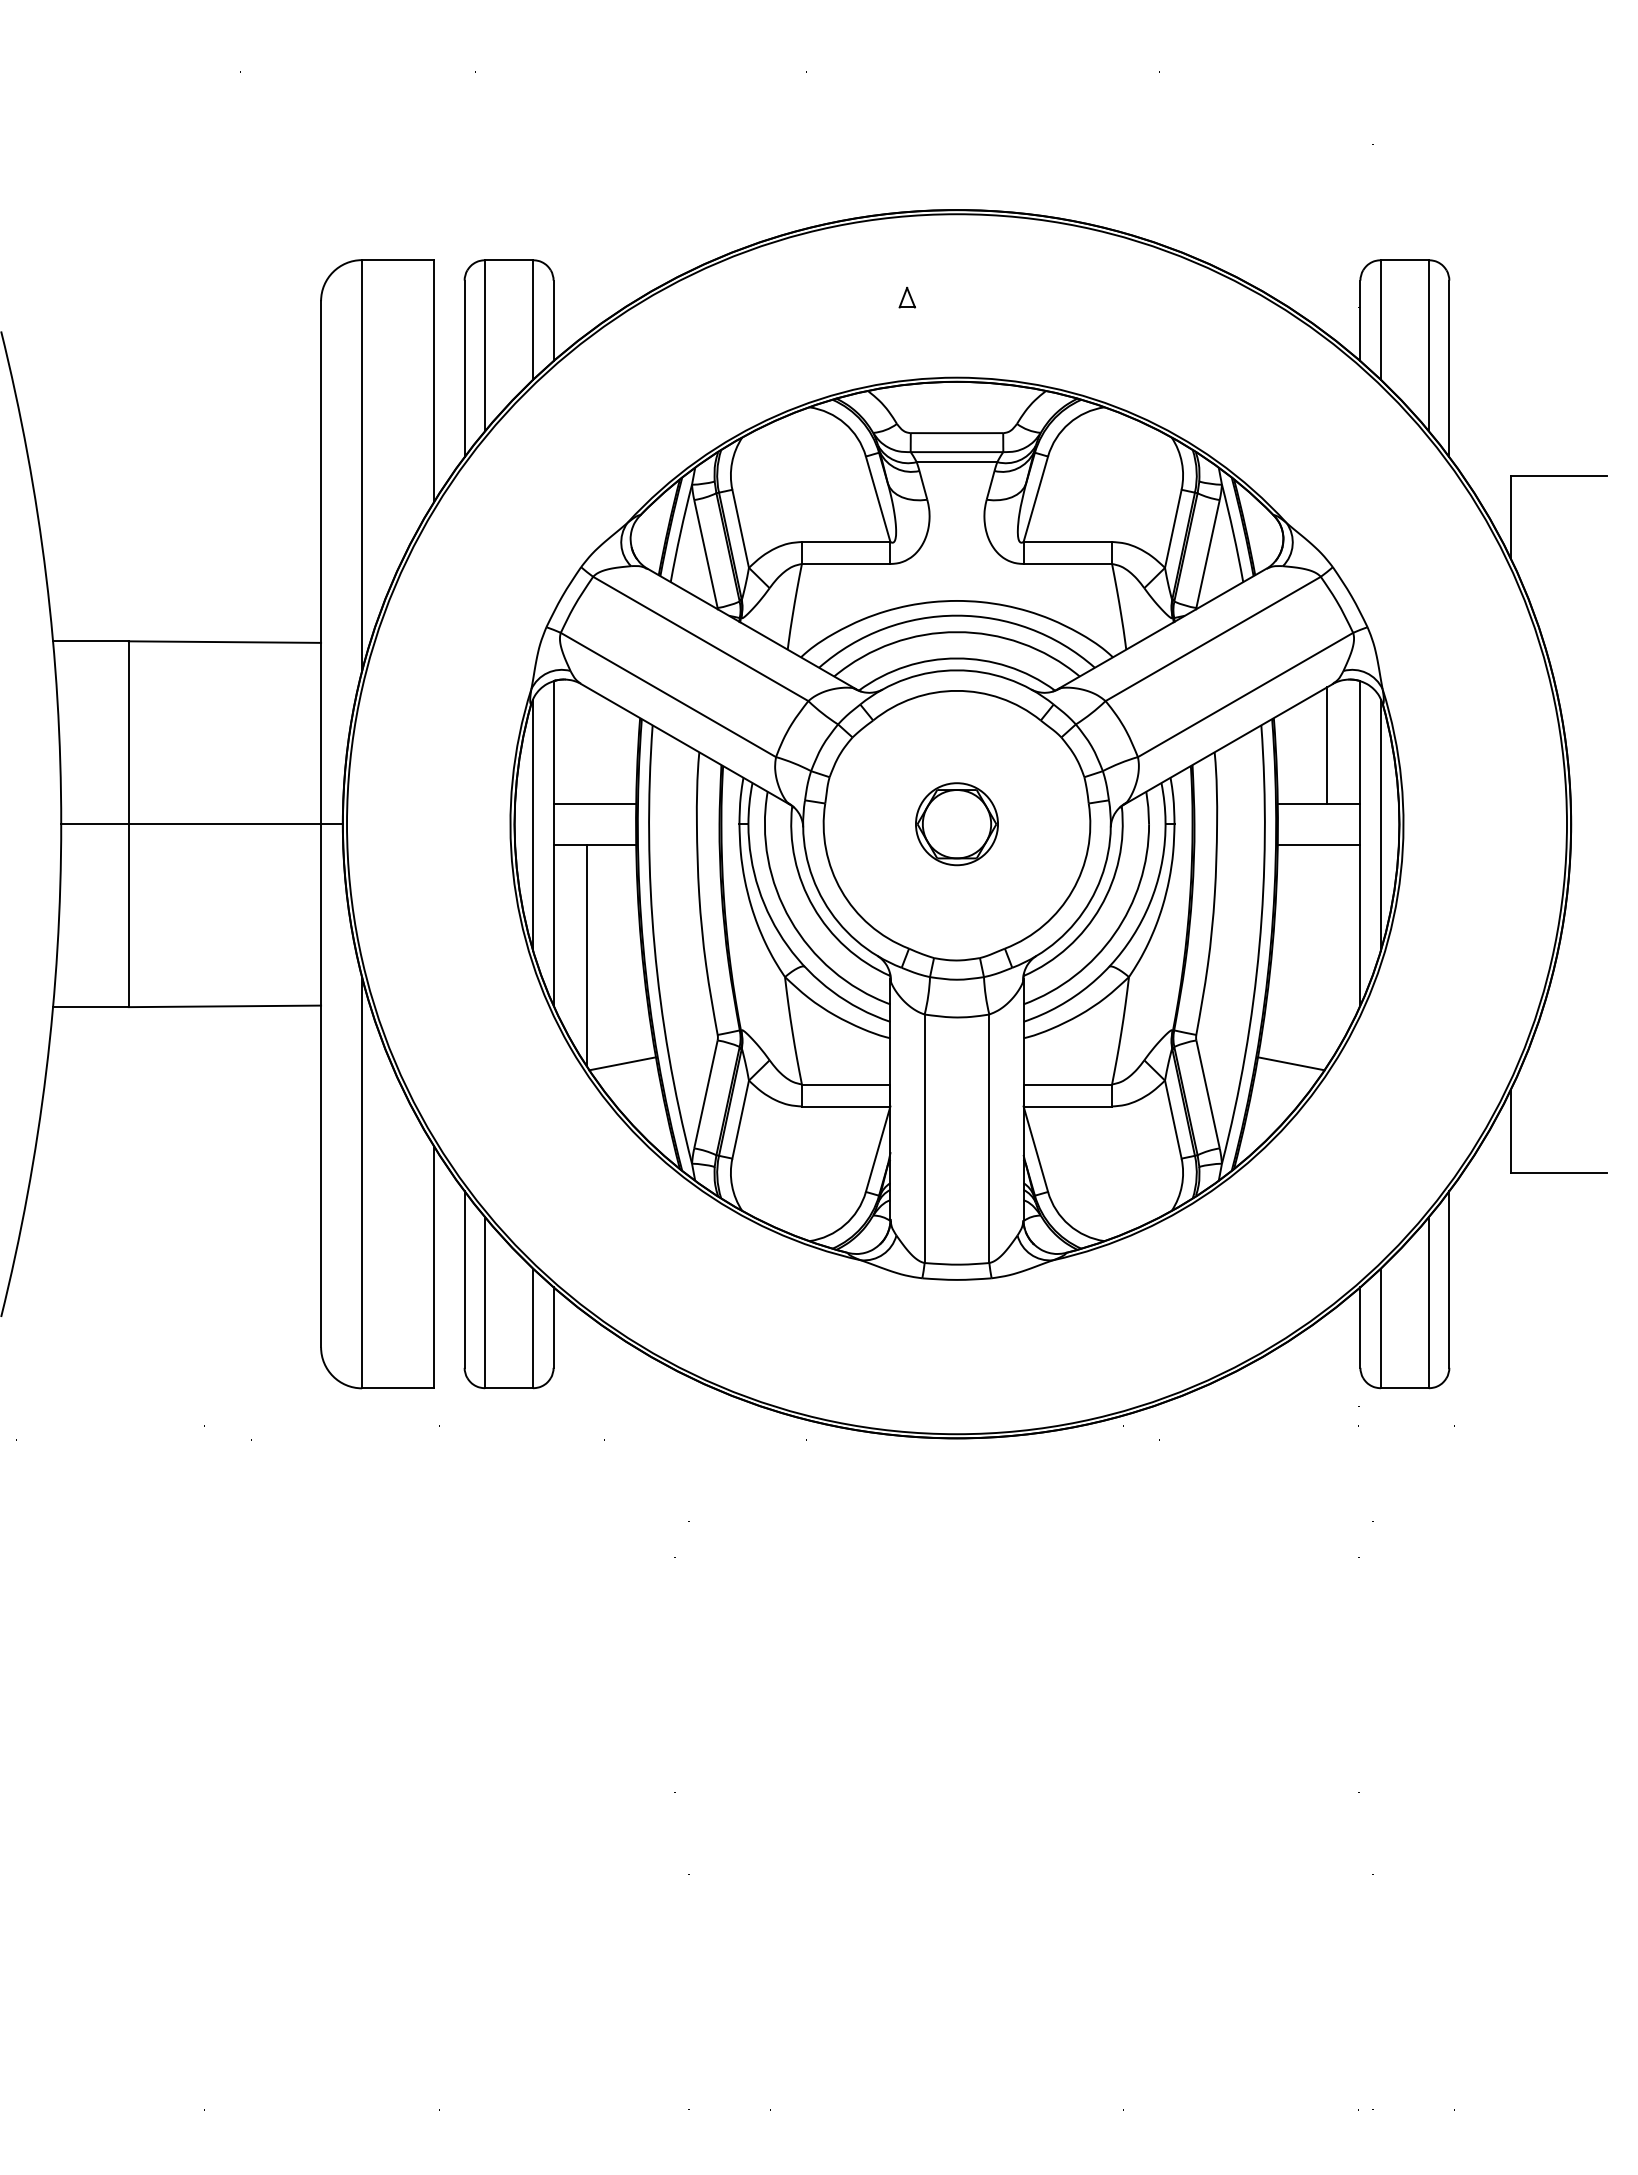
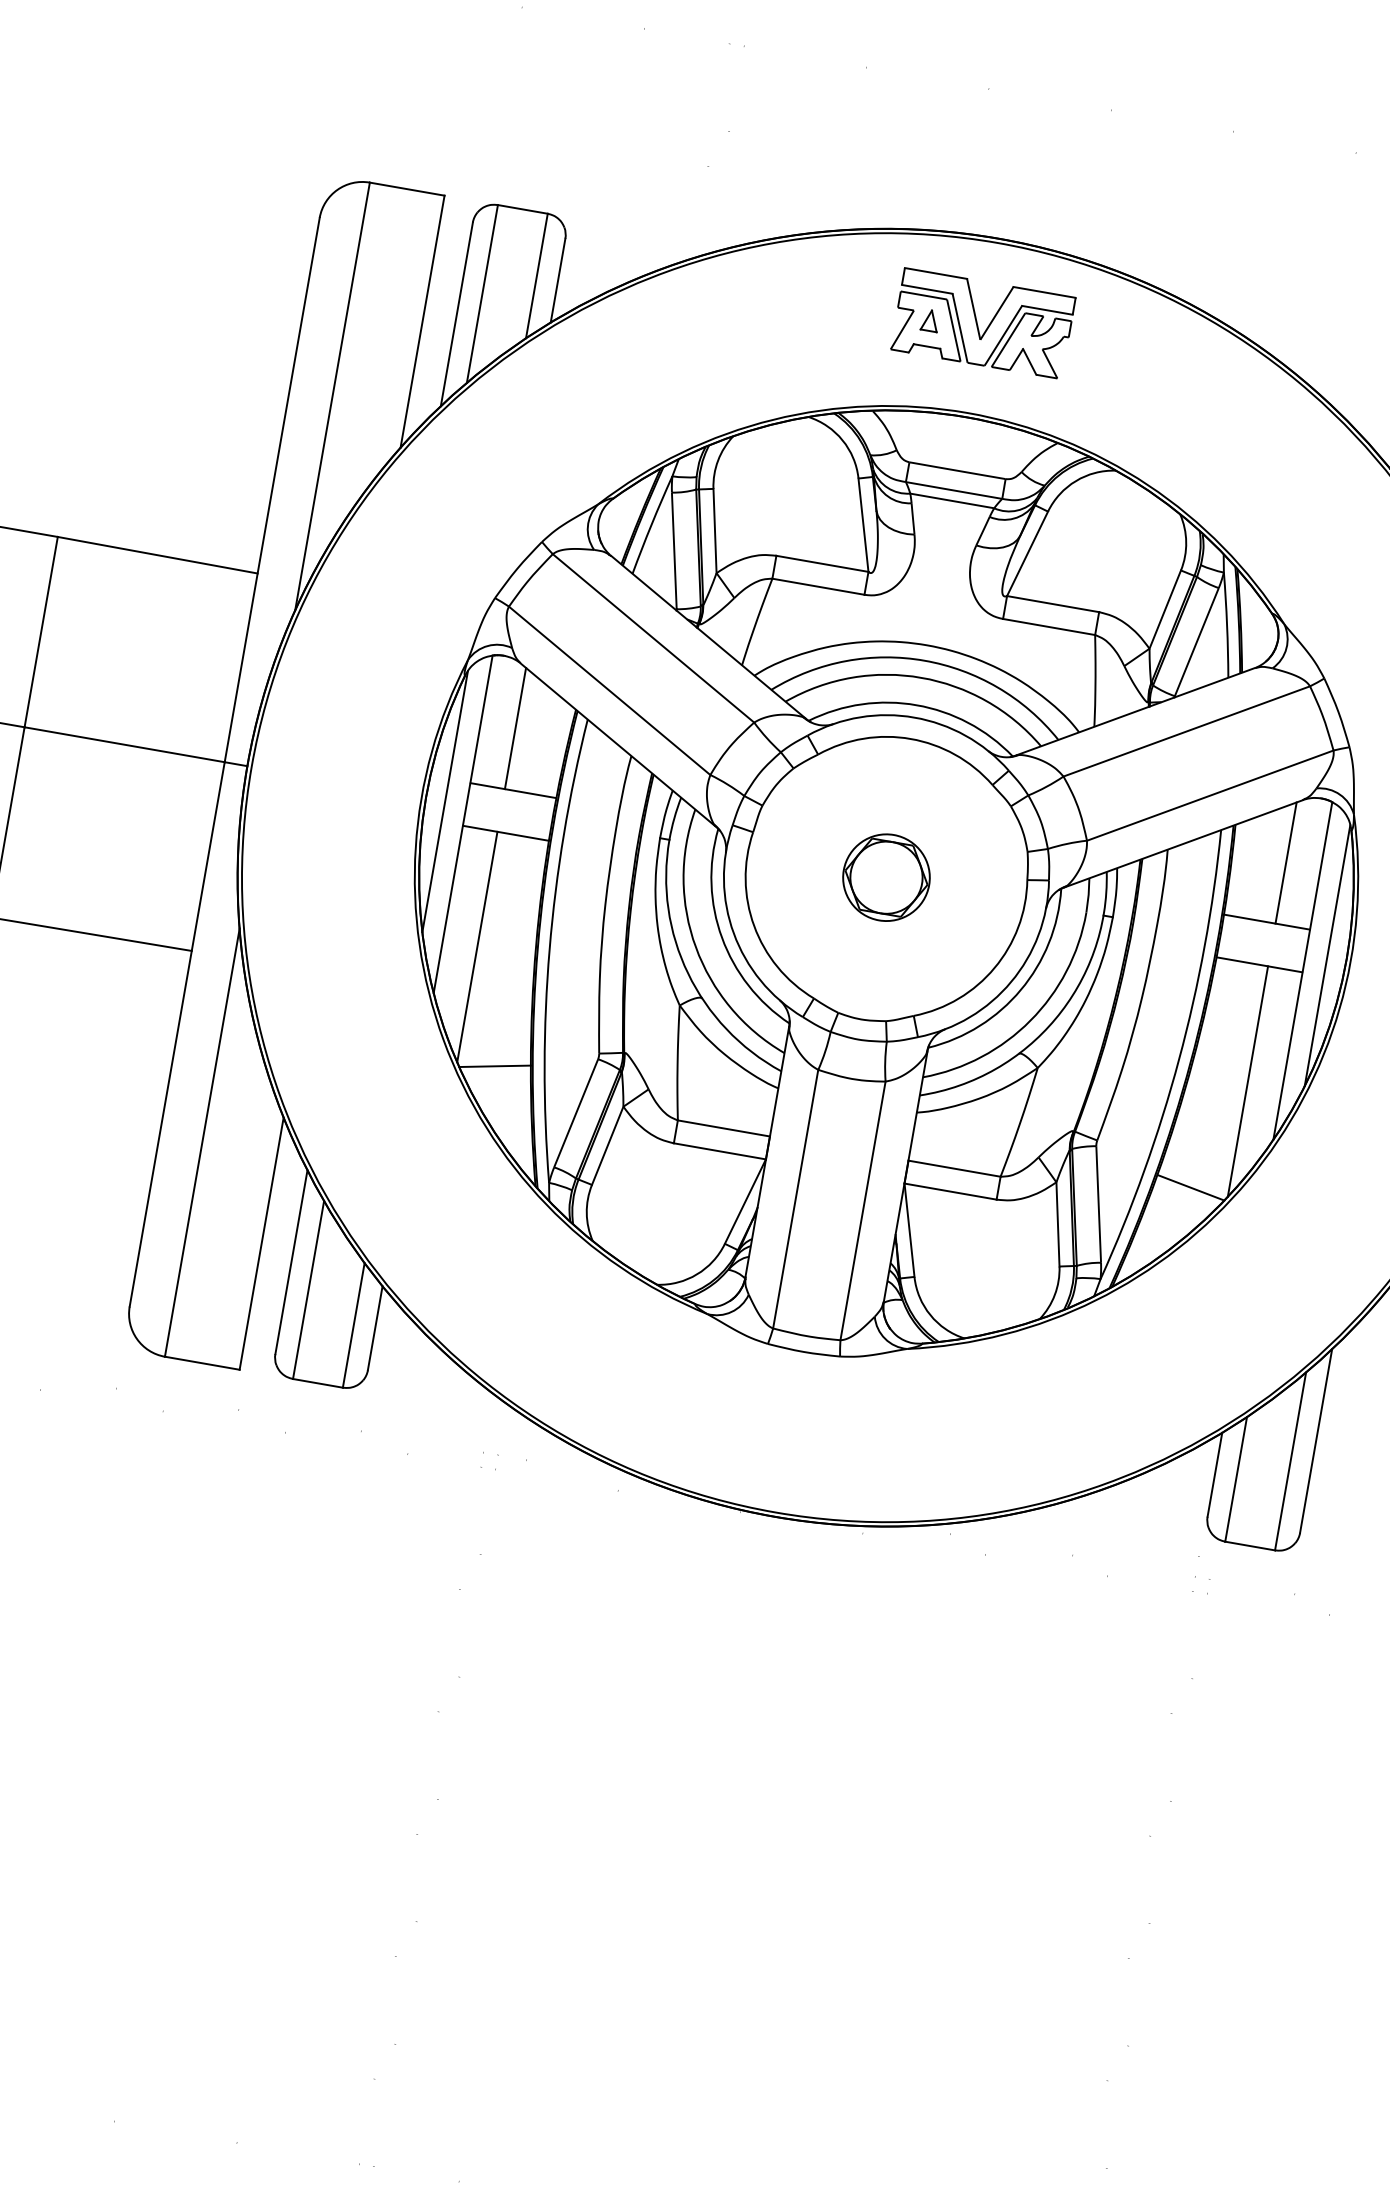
part: (956, 291) -> (982, 323), added
line: (586, 745) -> (515, 728), added
line: (1327, 955) -> (1248, 1081), added

